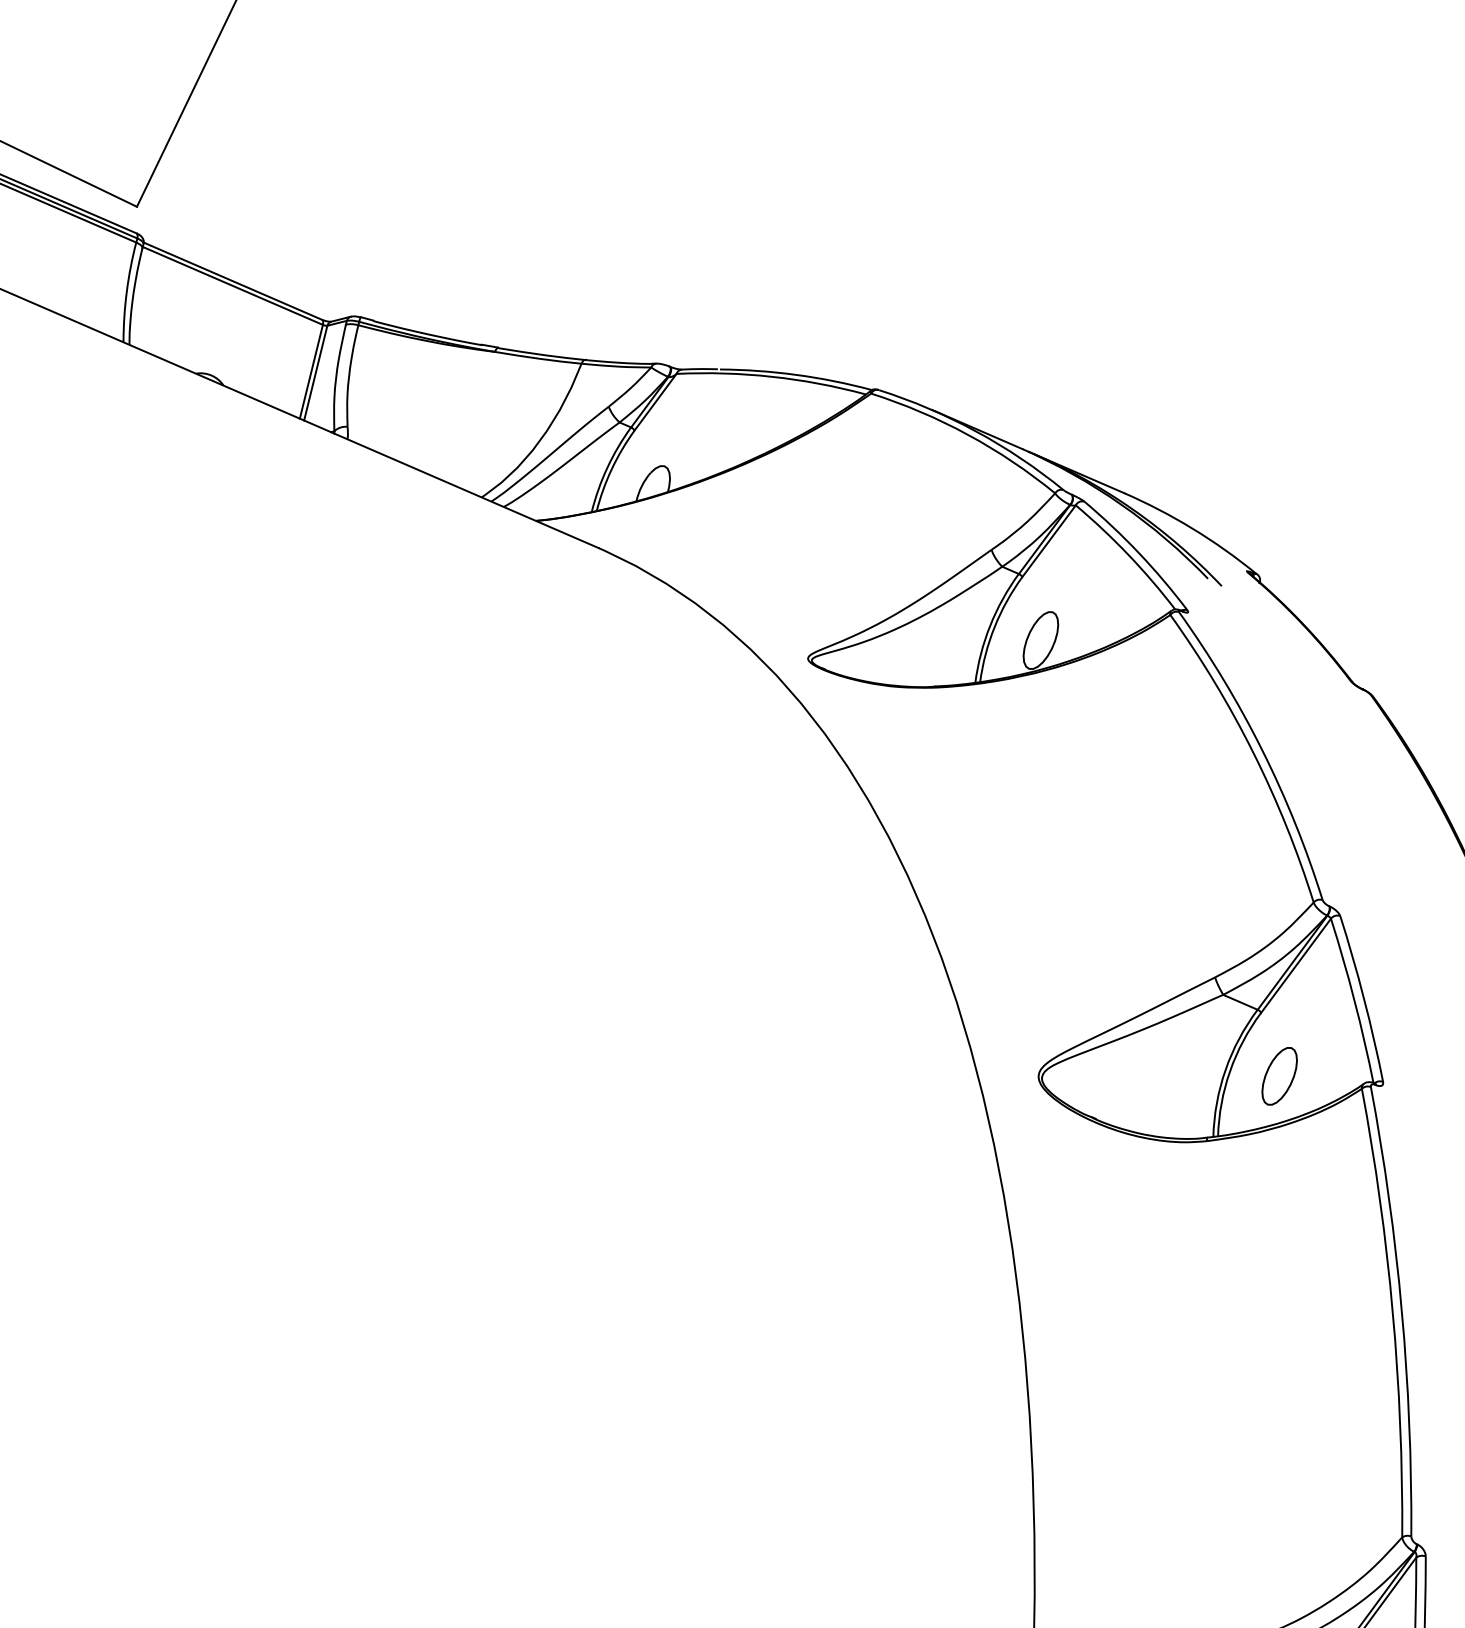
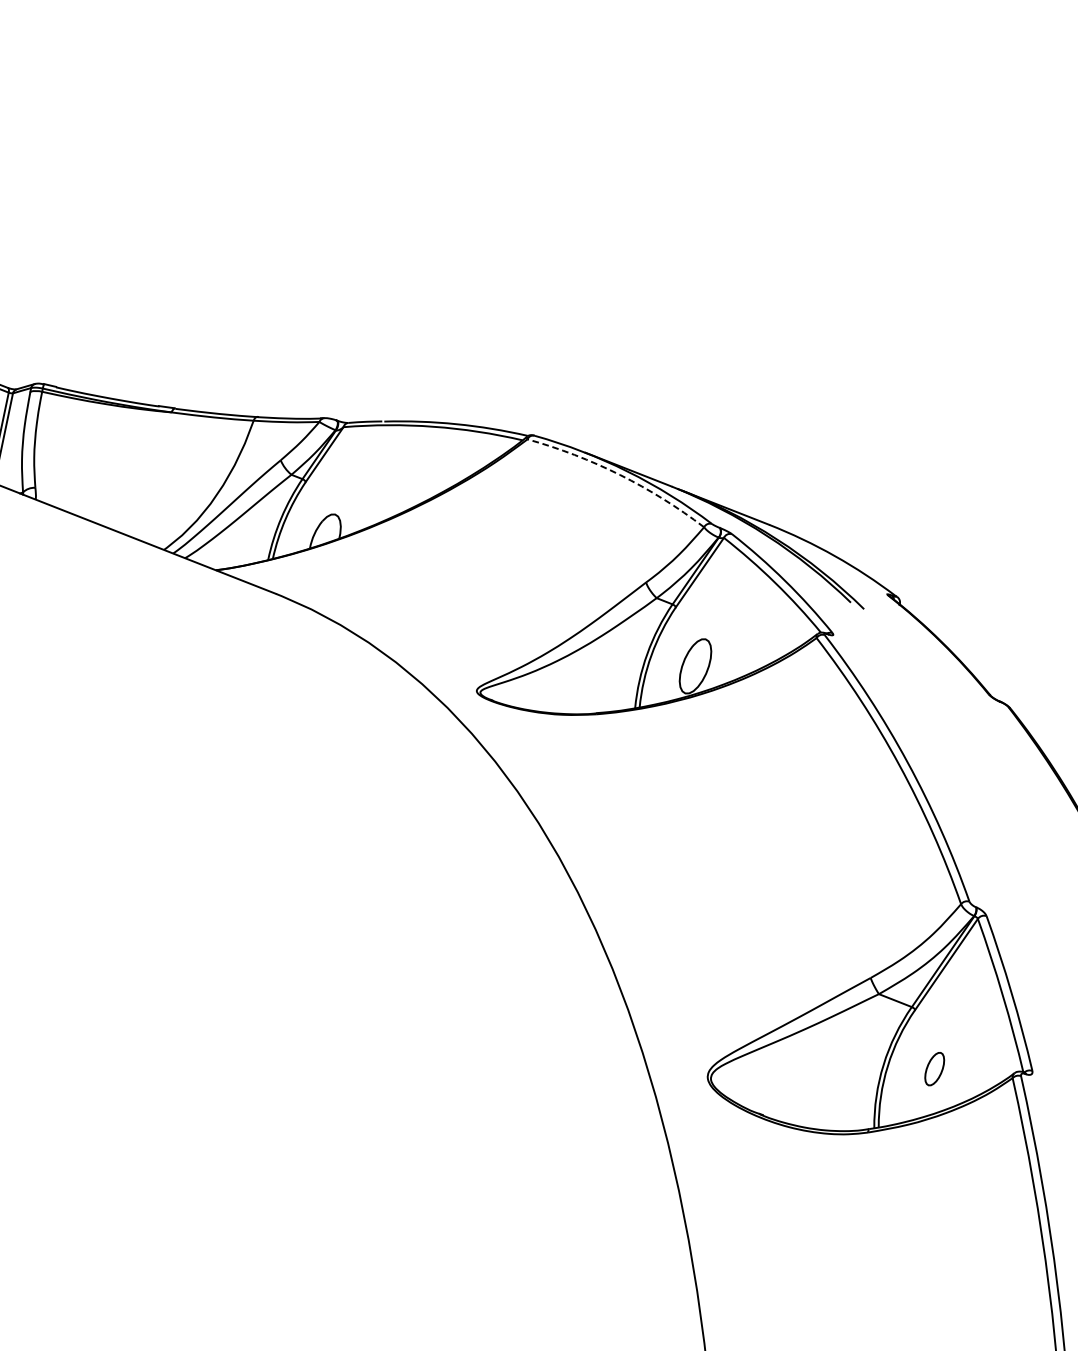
arc: (967, 434) -> (619, 474), solid -> dashed
part: (1279, 1076) -> (934, 1069), size x0.6

